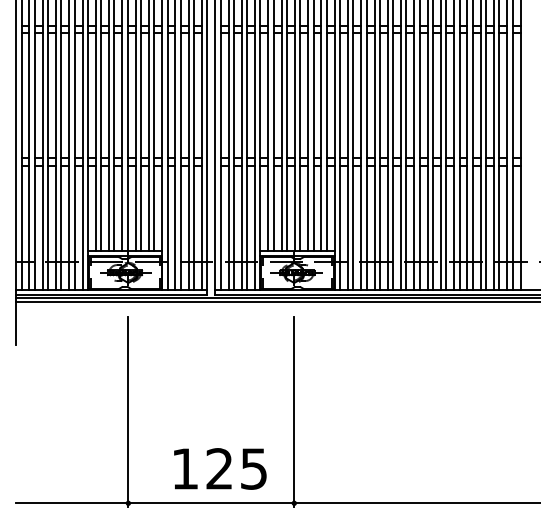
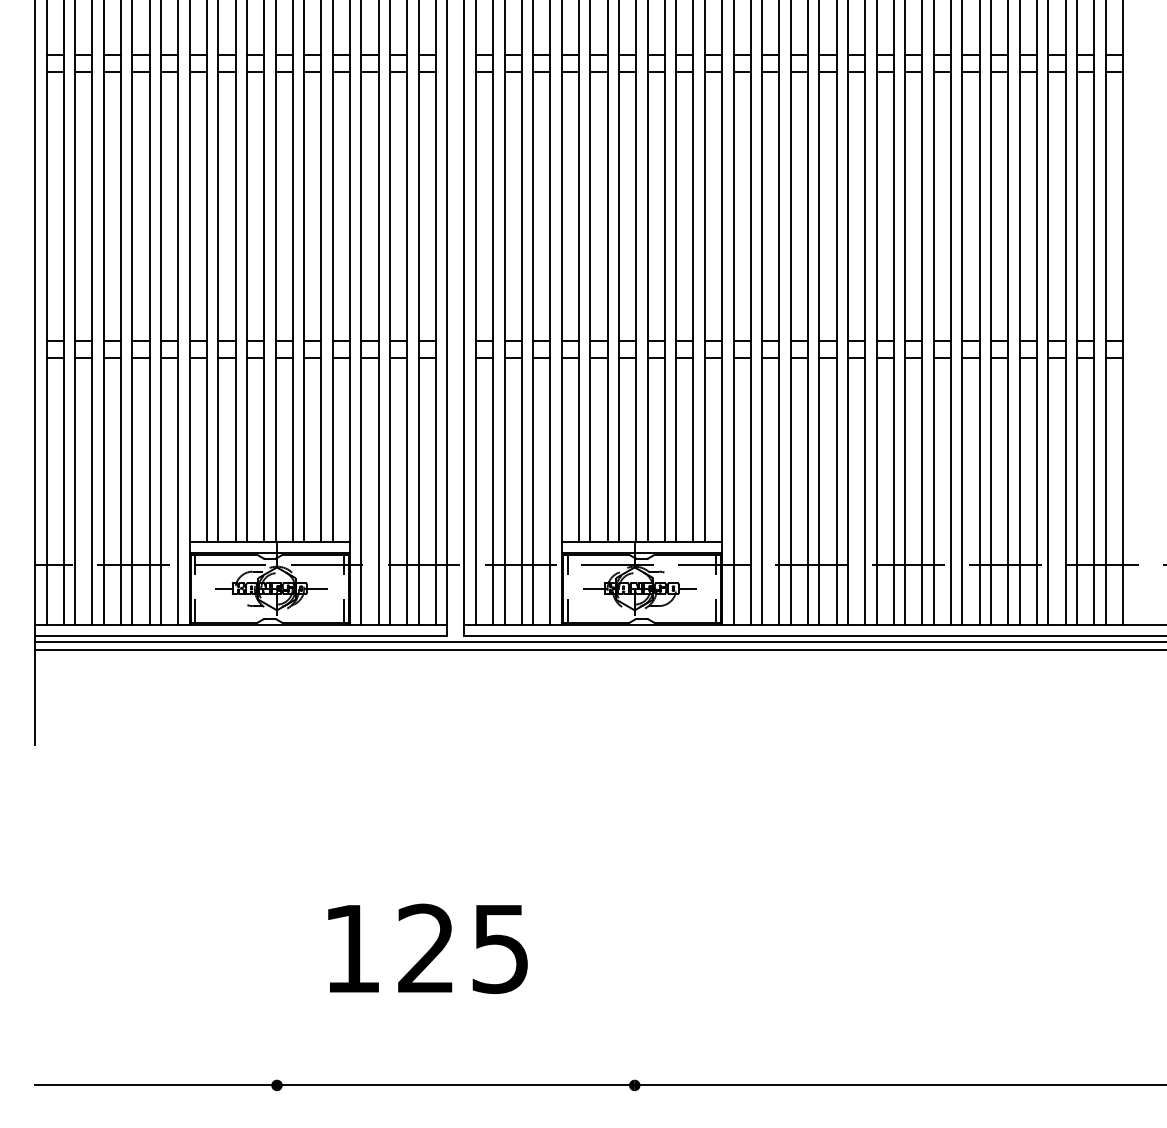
line: (128, 412) -> (277, 889), removed
line: (294, 412) -> (635, 889), removed
text: (220, 468) -> (428, 947), moved

